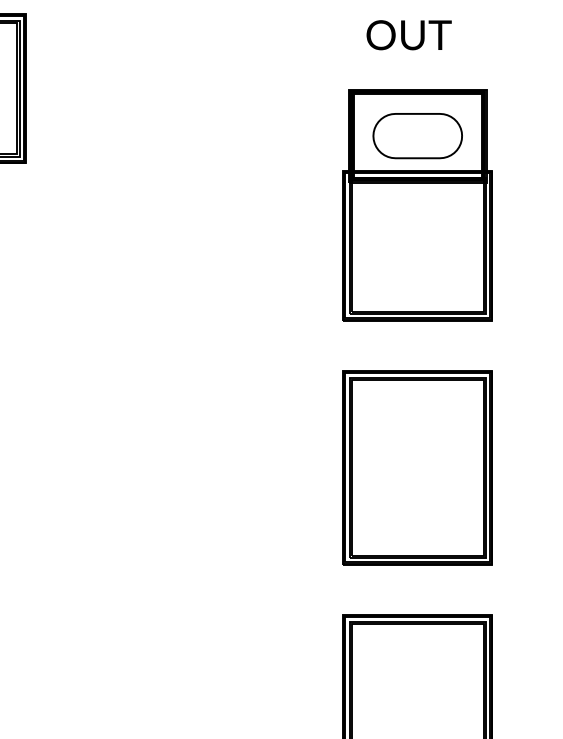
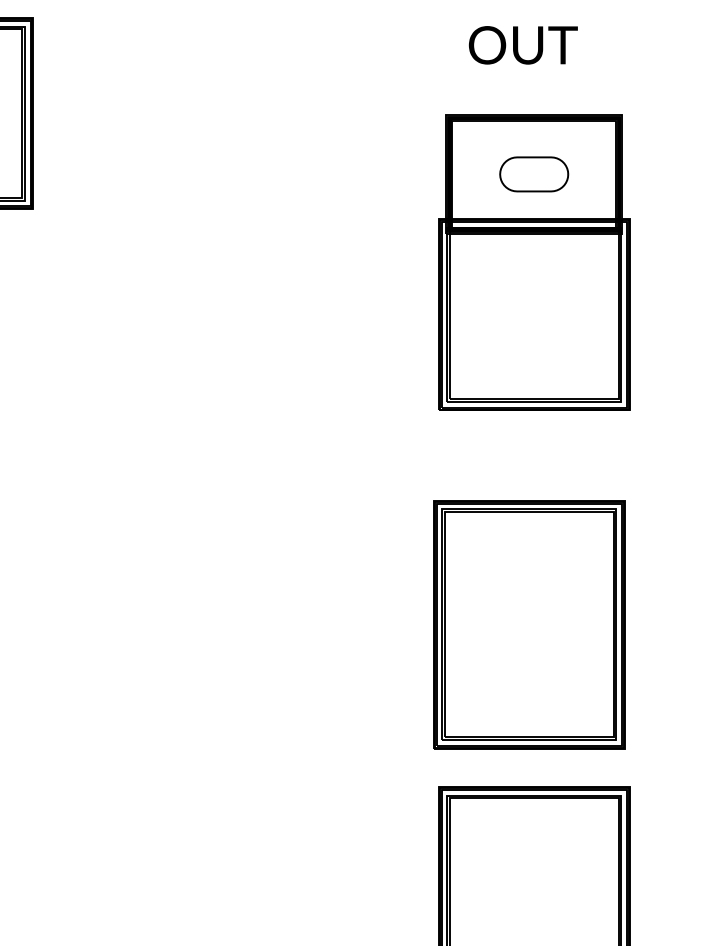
part: (417, 136) -> (533, 174), size x0.6
part: (417, 467) -> (529, 624), moved

